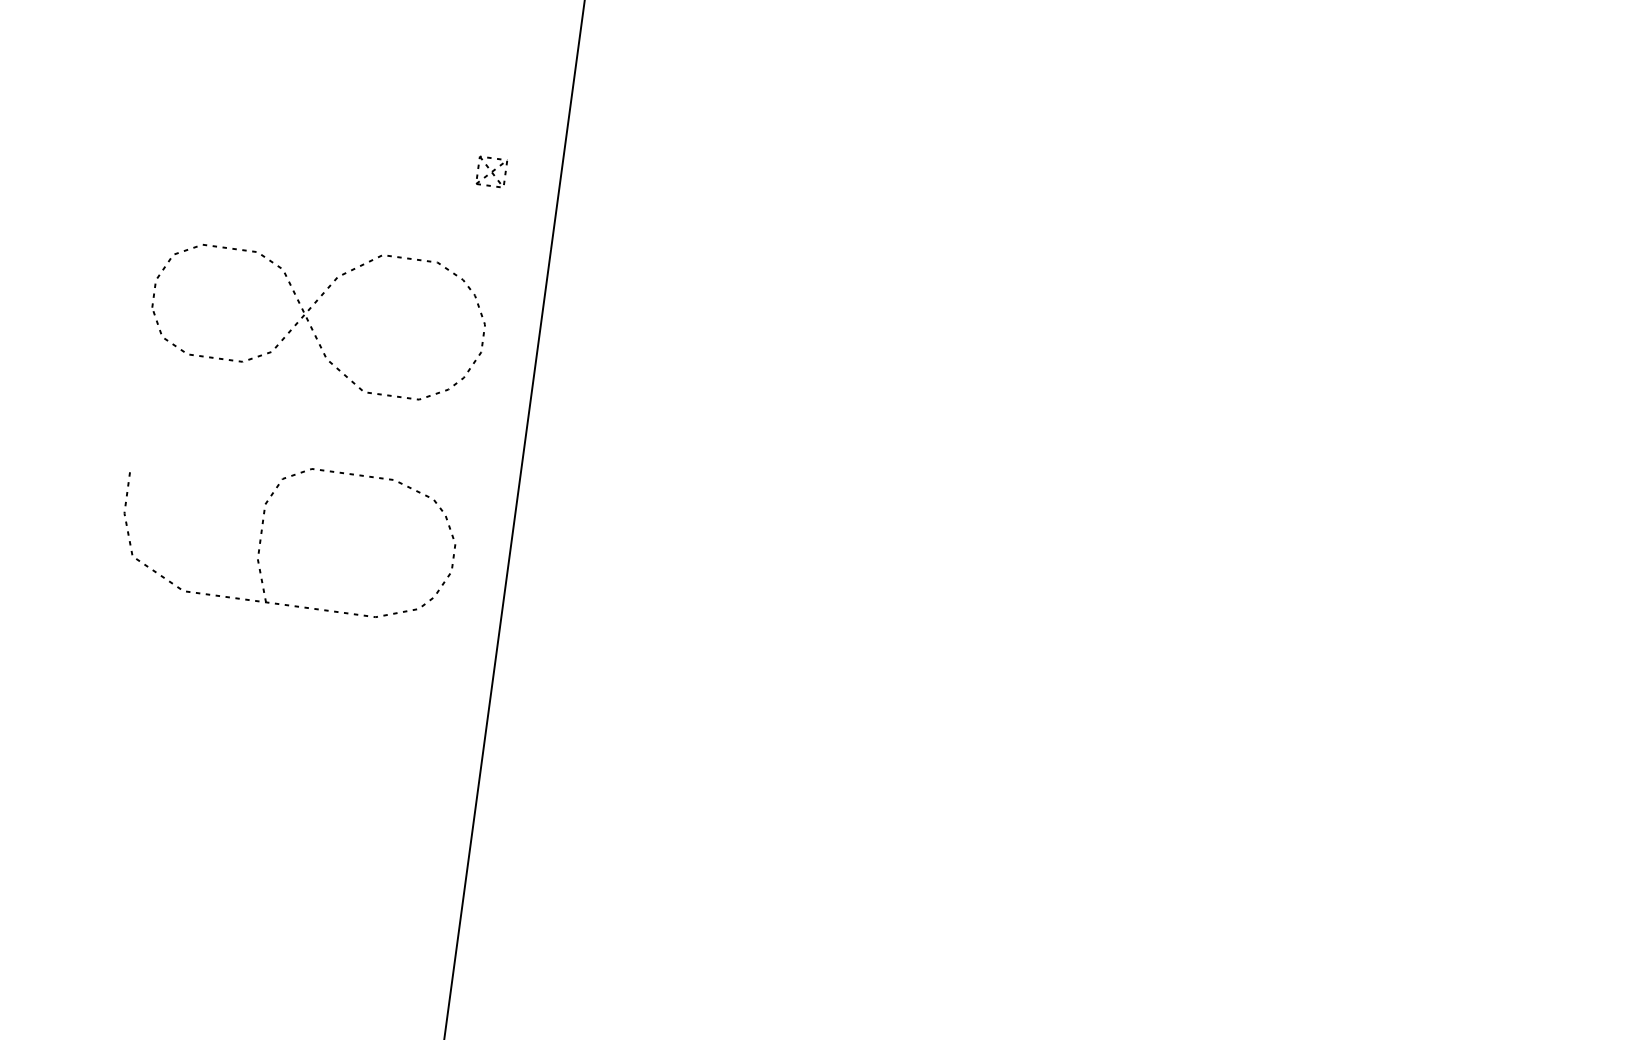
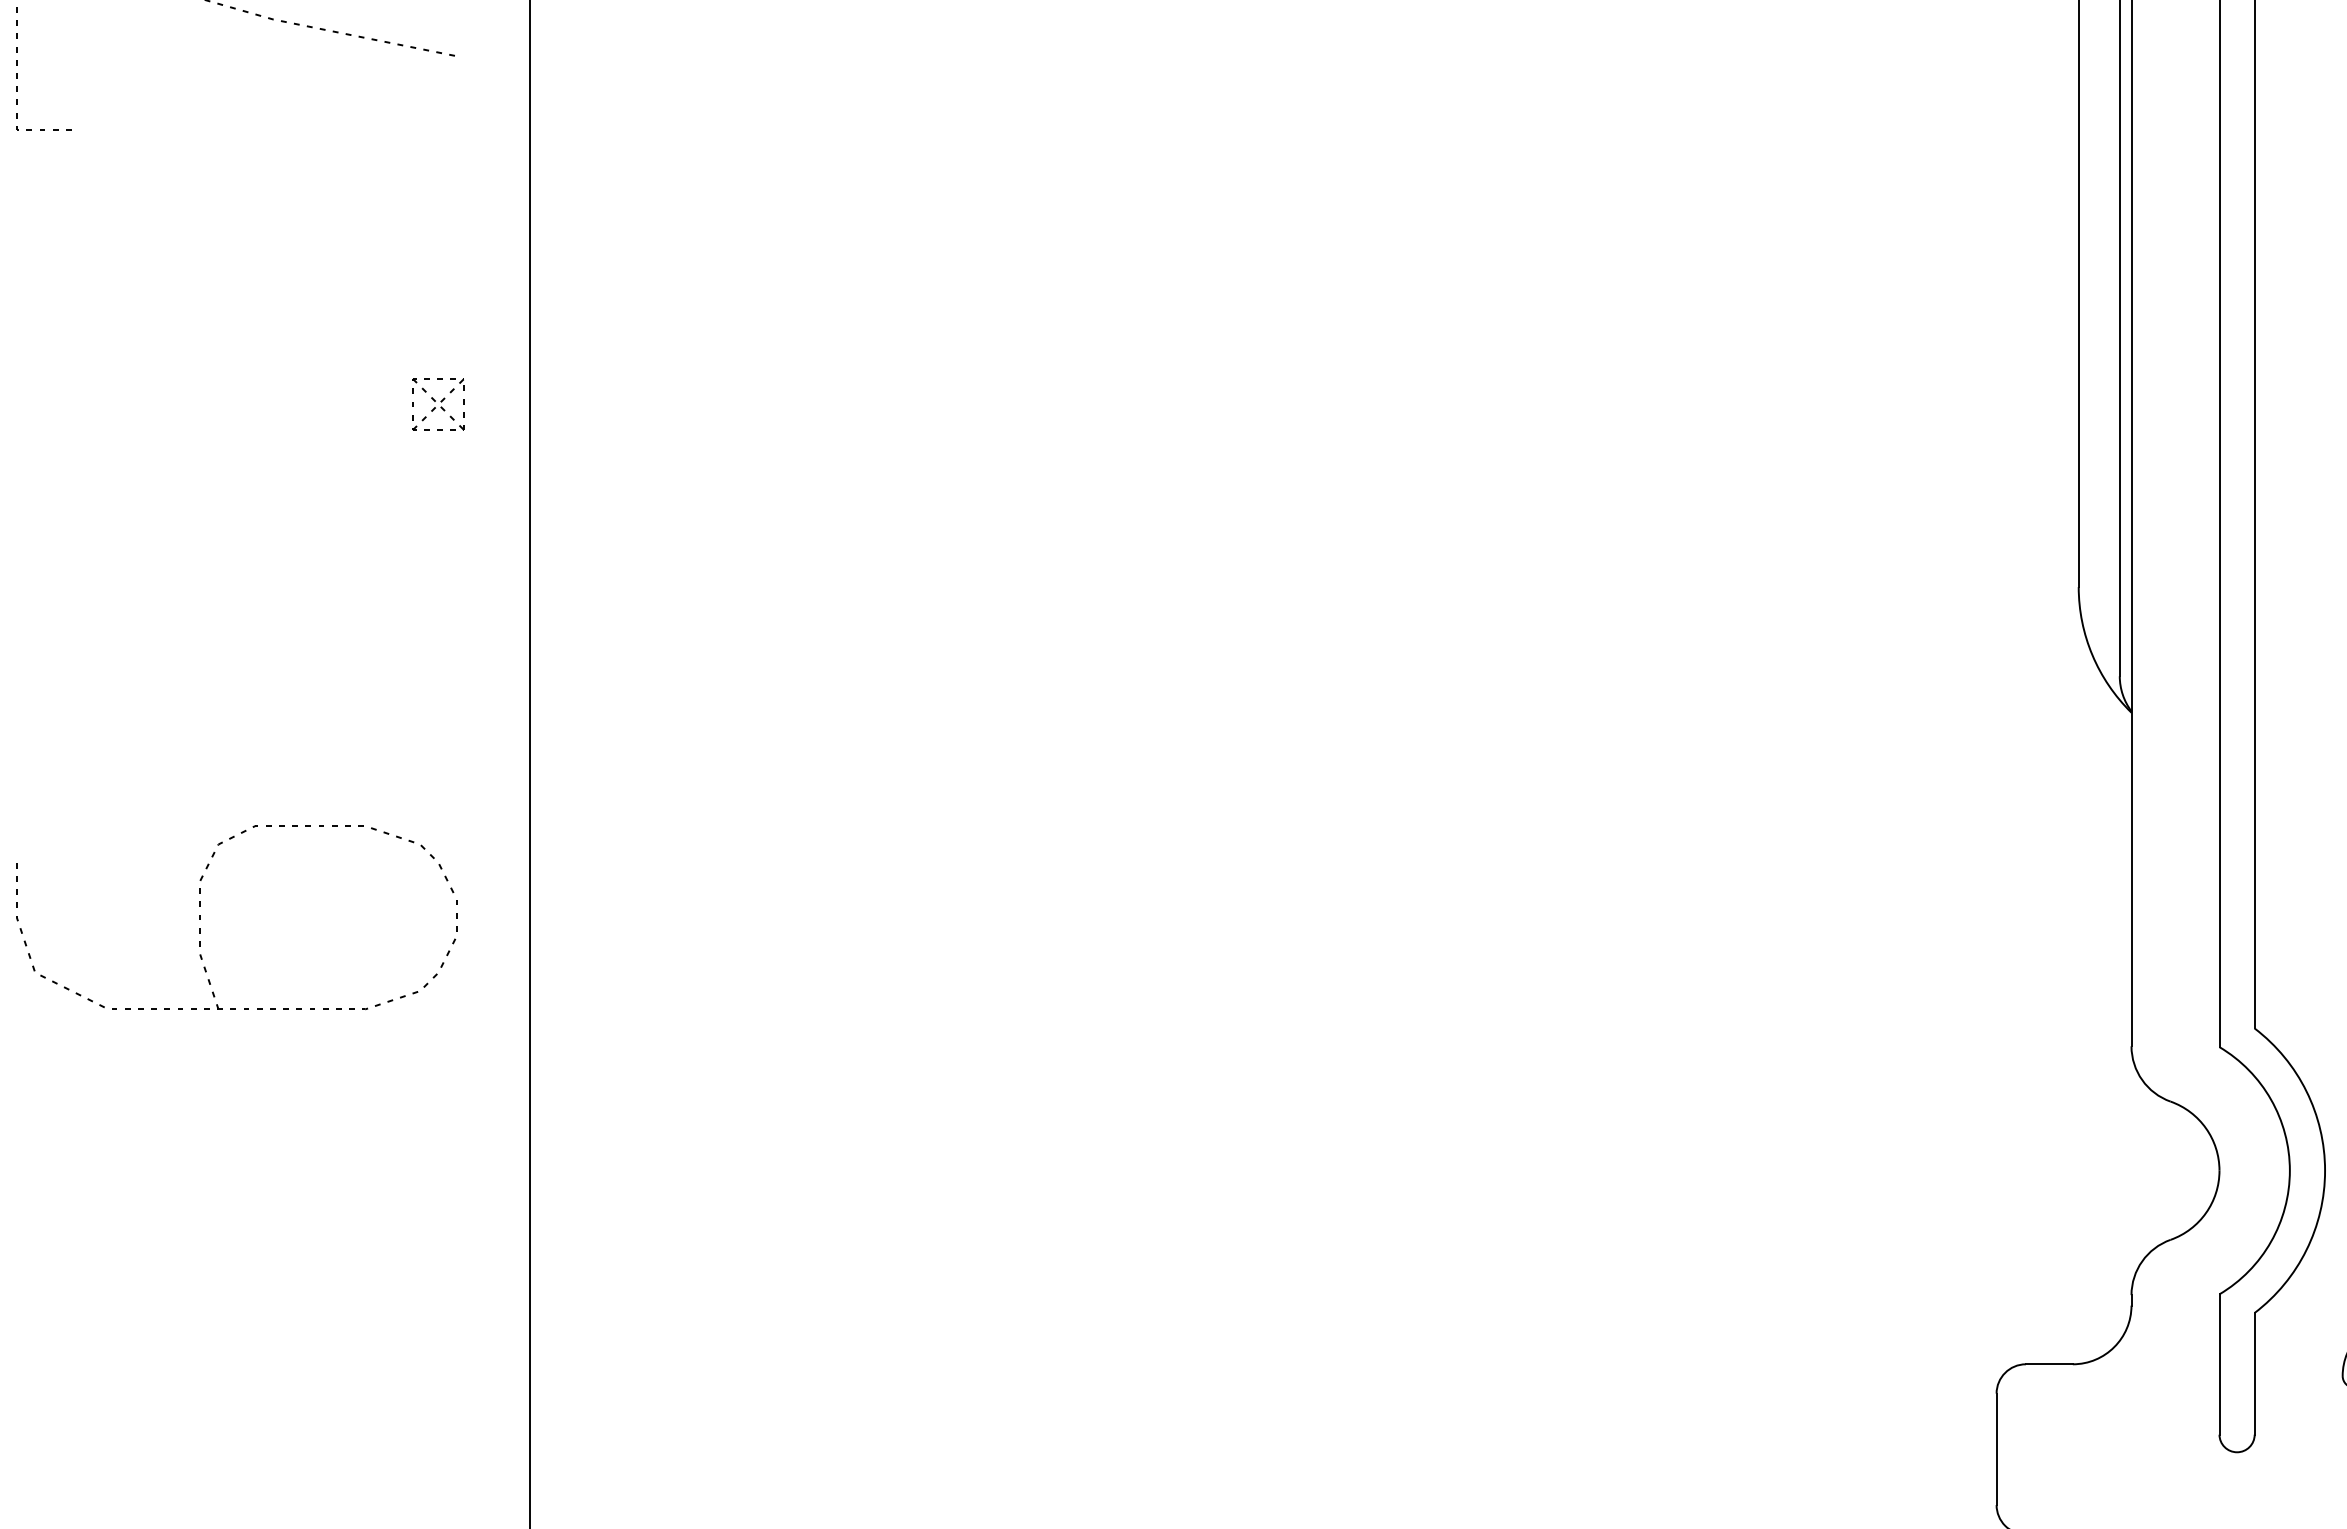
part: (491, 172) -> (438, 404), size x1.4
part: (310, 309) -> (224, 617), removed

